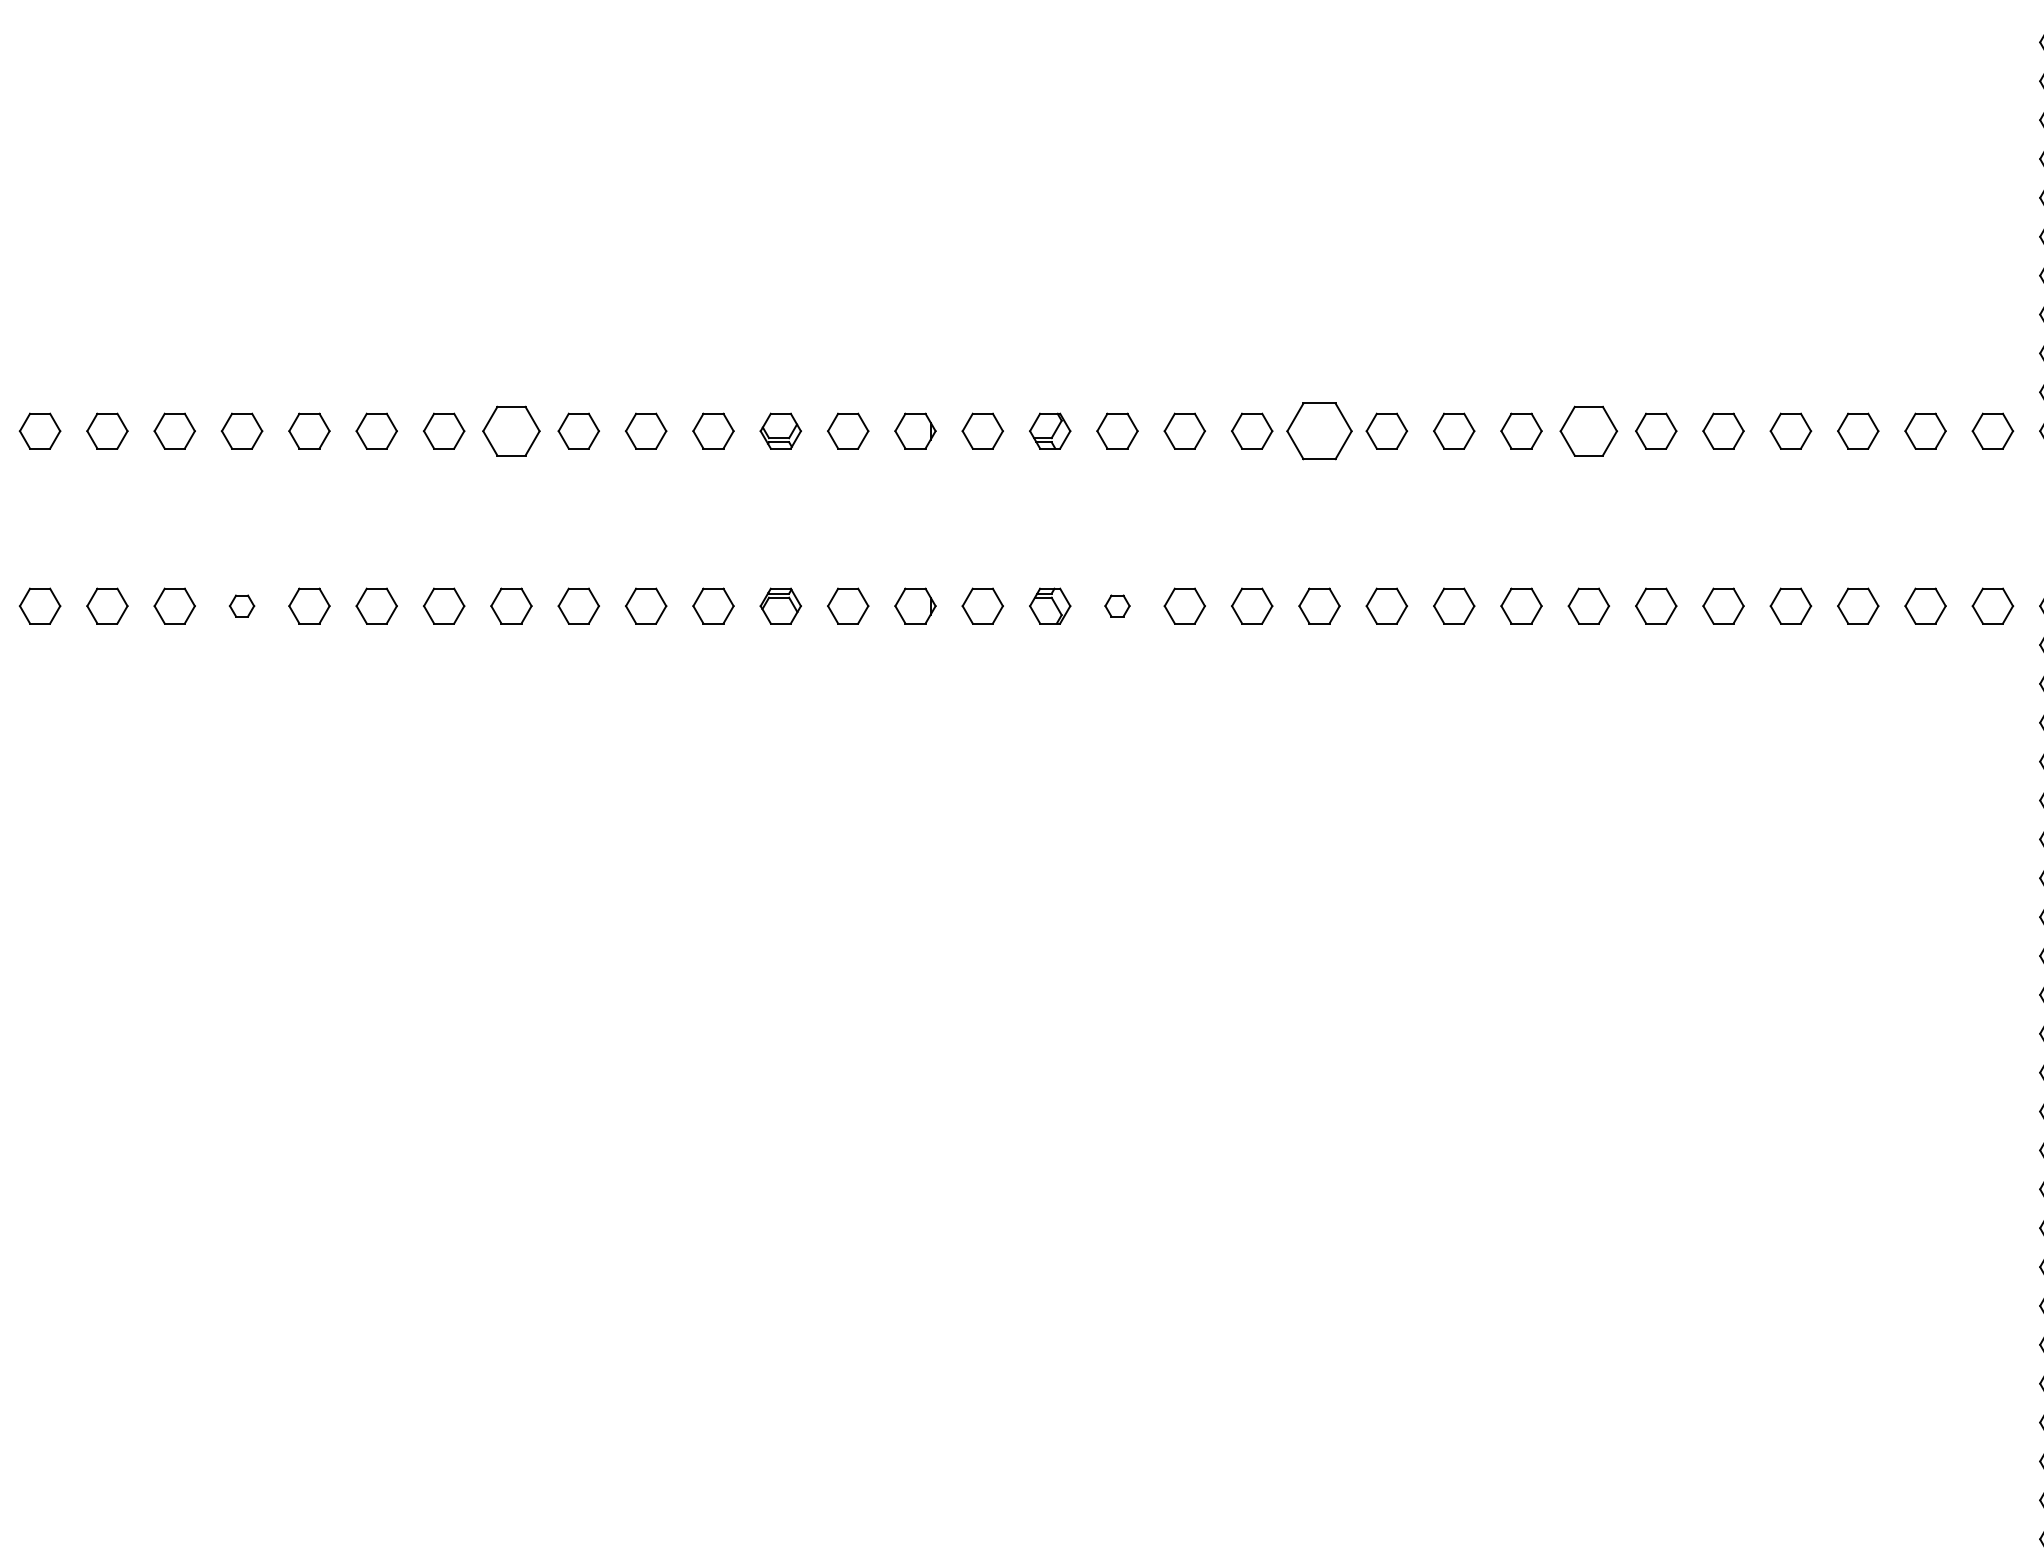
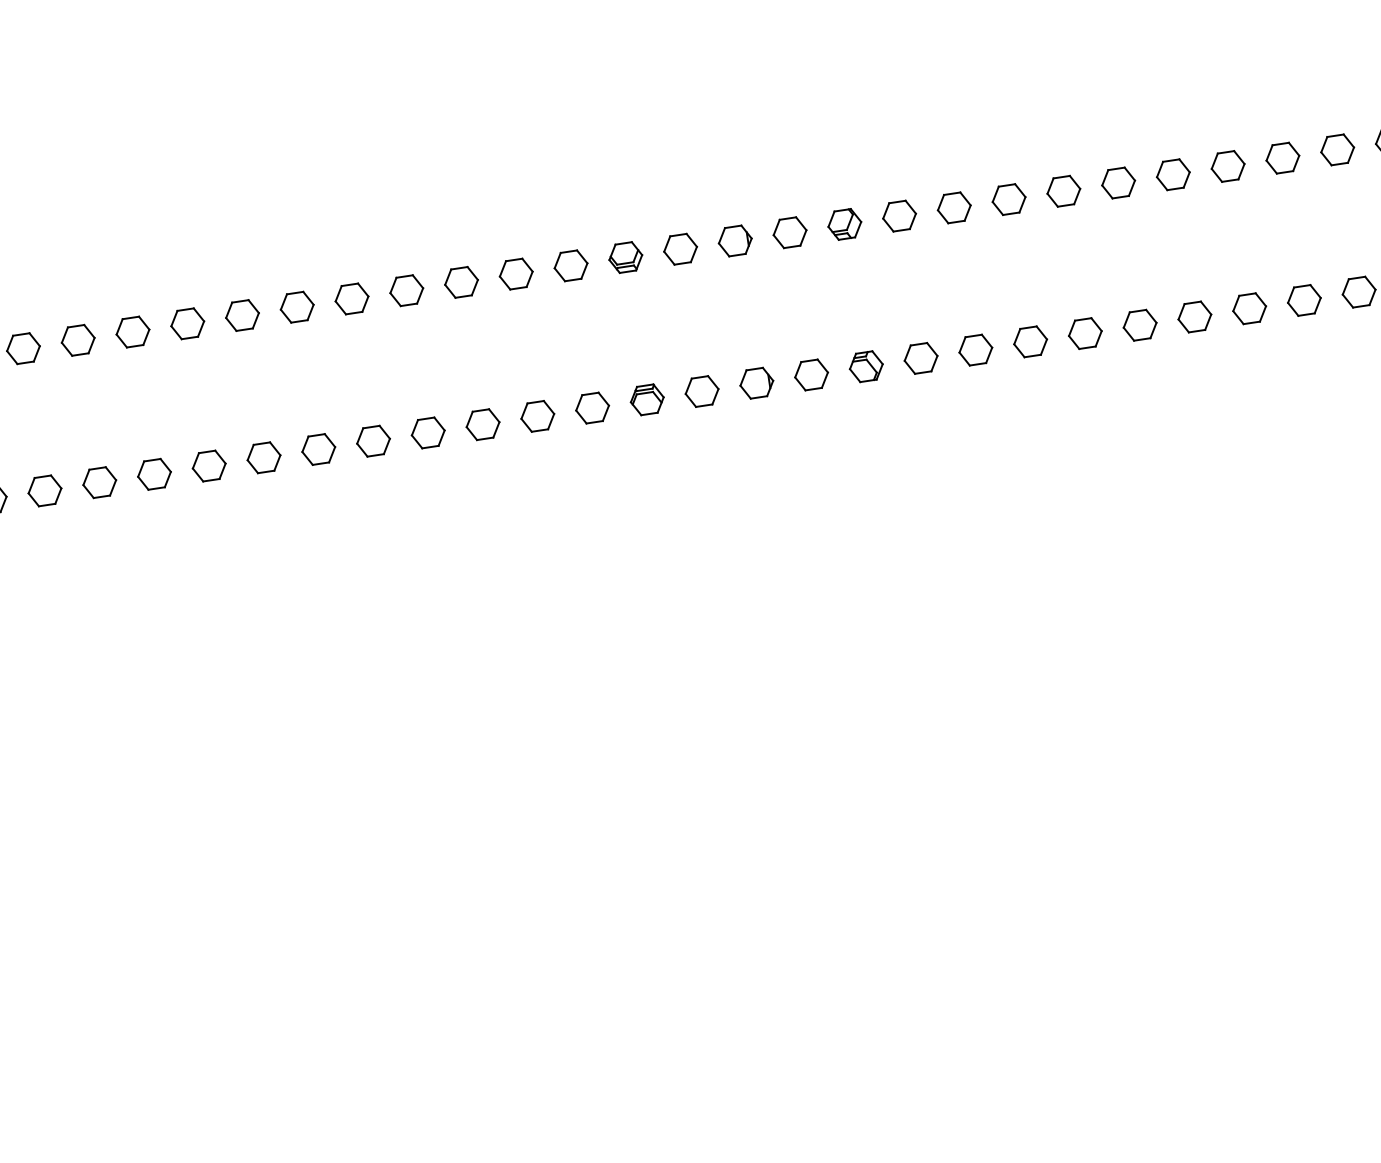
part: (511, 430) -> (406, 290), size x0.71
part: (1319, 430) -> (1063, 190), size x0.62
part: (1588, 430) -> (1282, 157), size x0.71
part: (241, 605) -> (208, 465), size x1.67
part: (1117, 605) -> (921, 357), size x1.67

